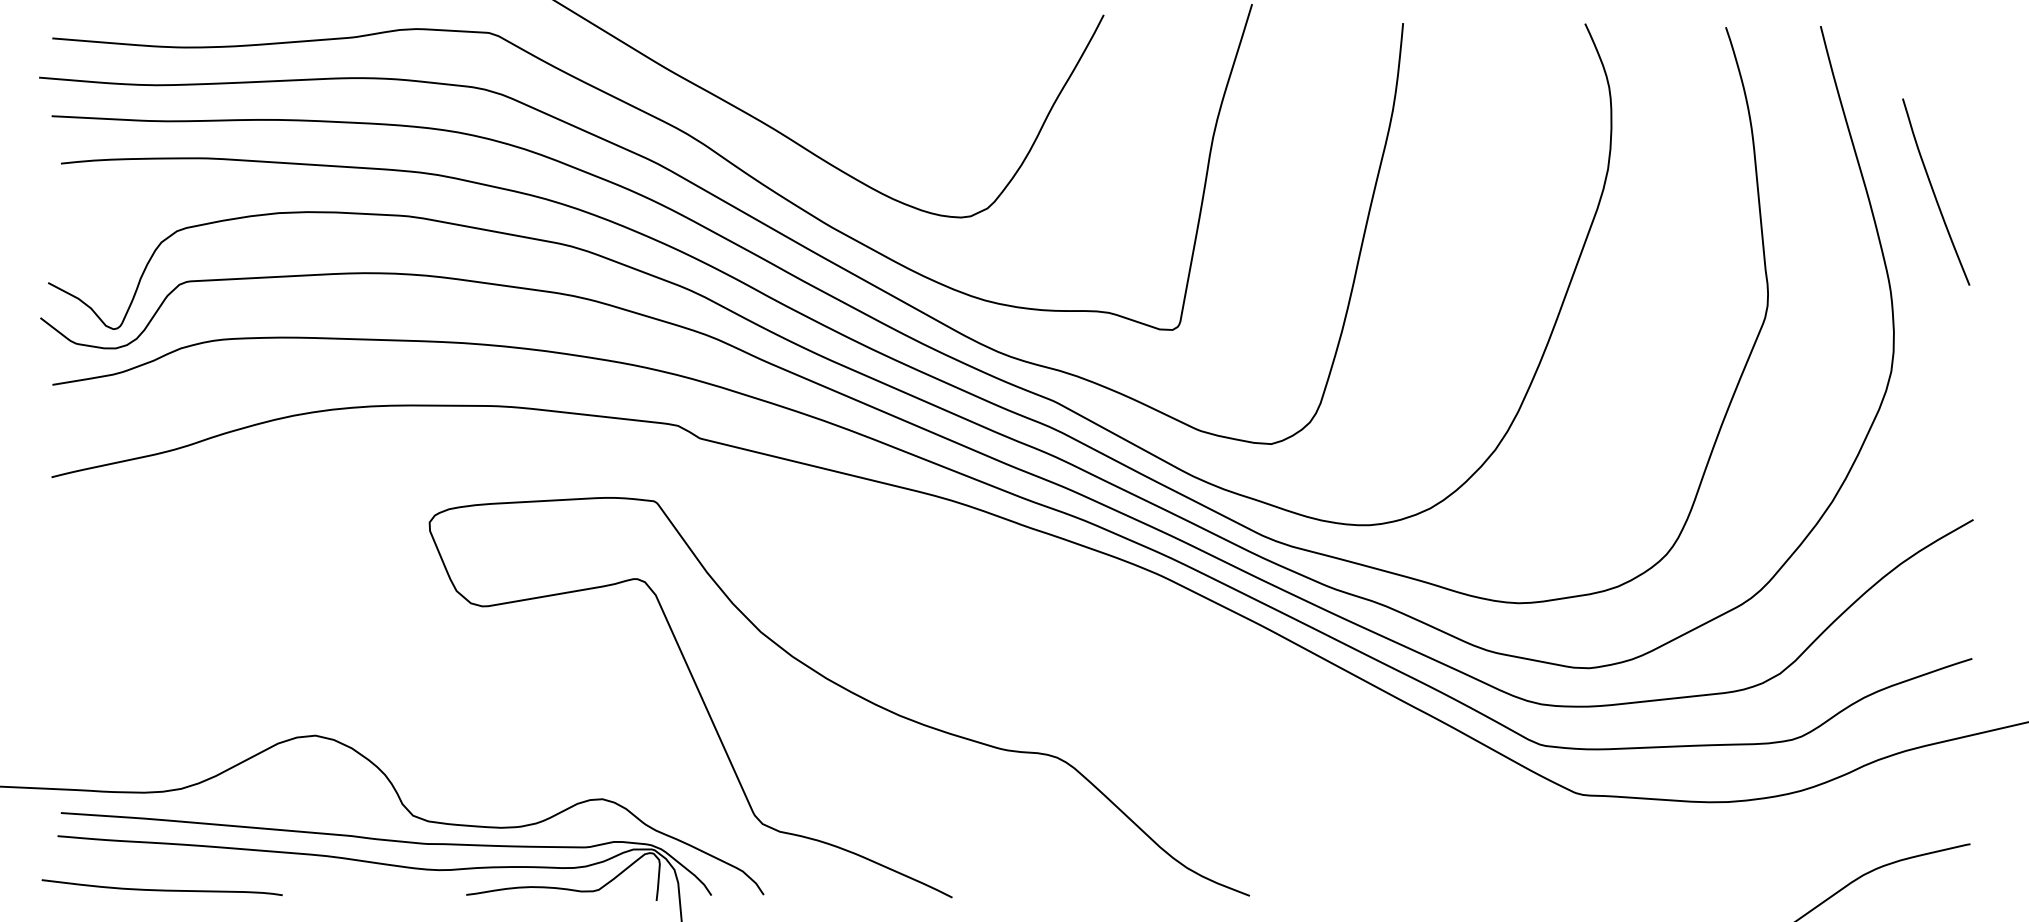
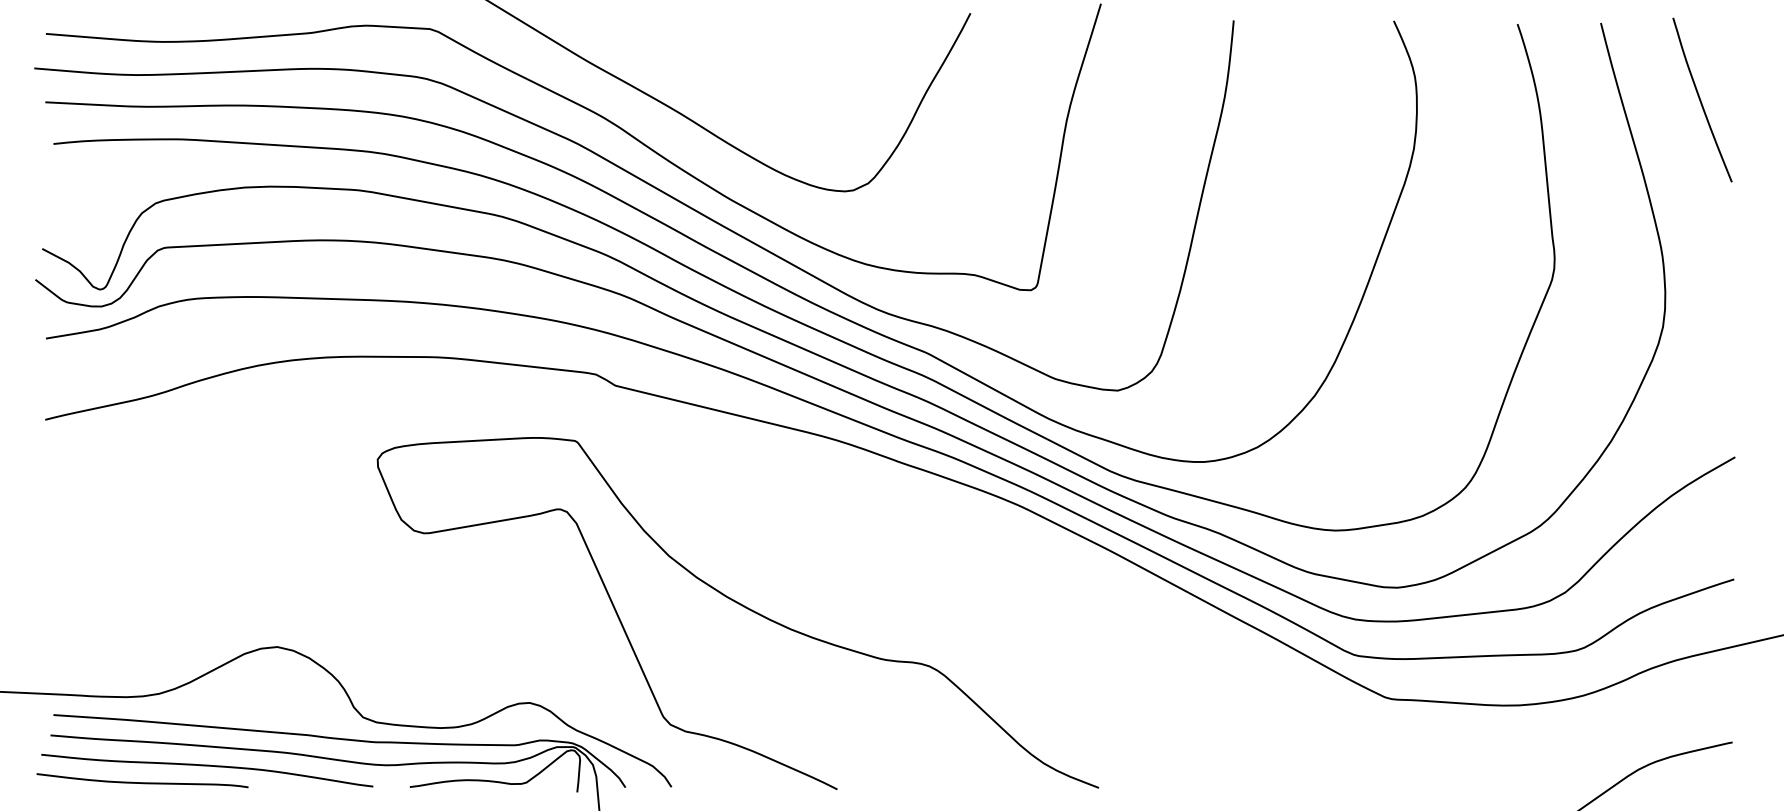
curve: (1935, 192) -> (1701, 100), moved
curve: (236, 871) -> (207, 766), added

